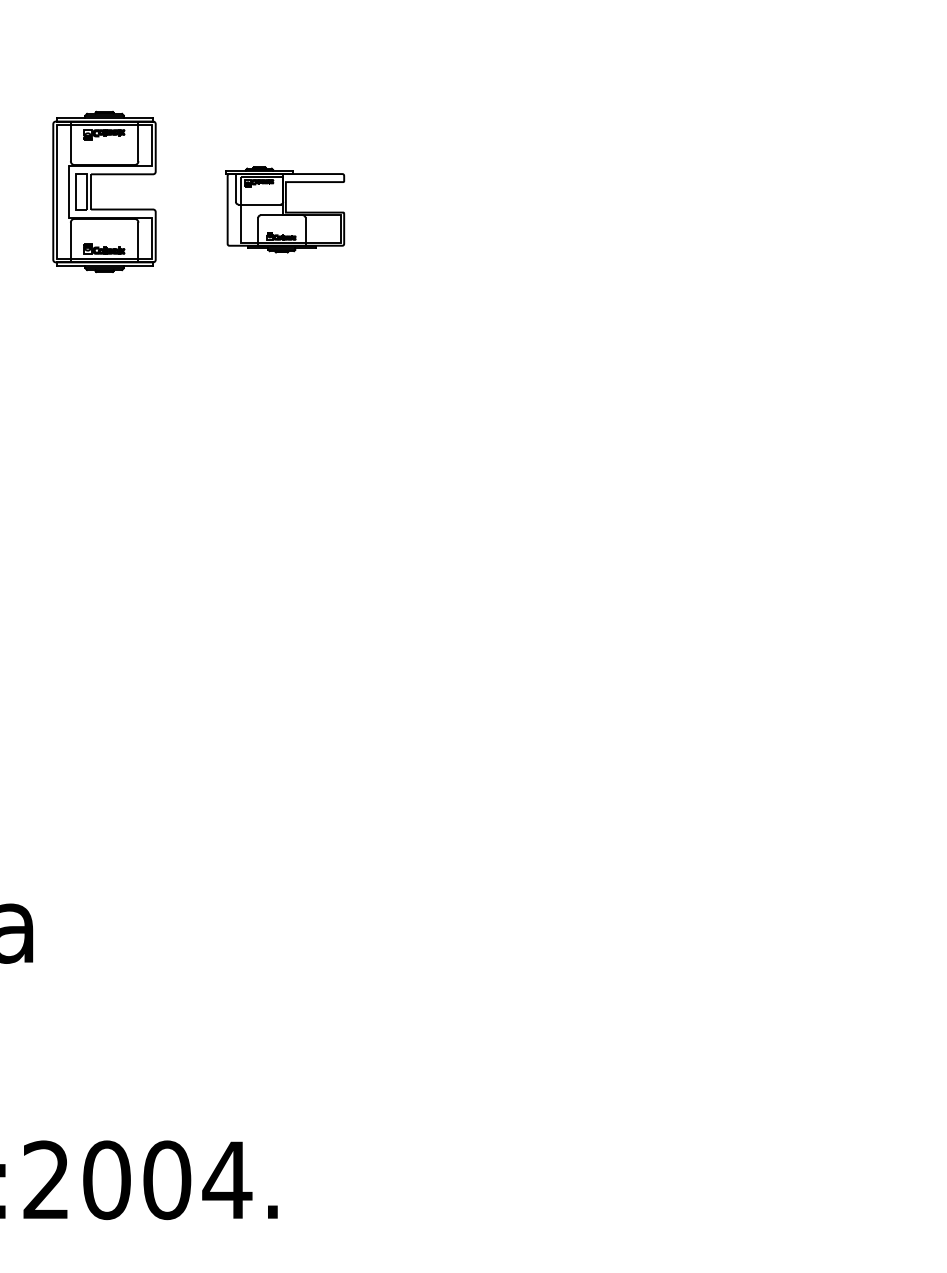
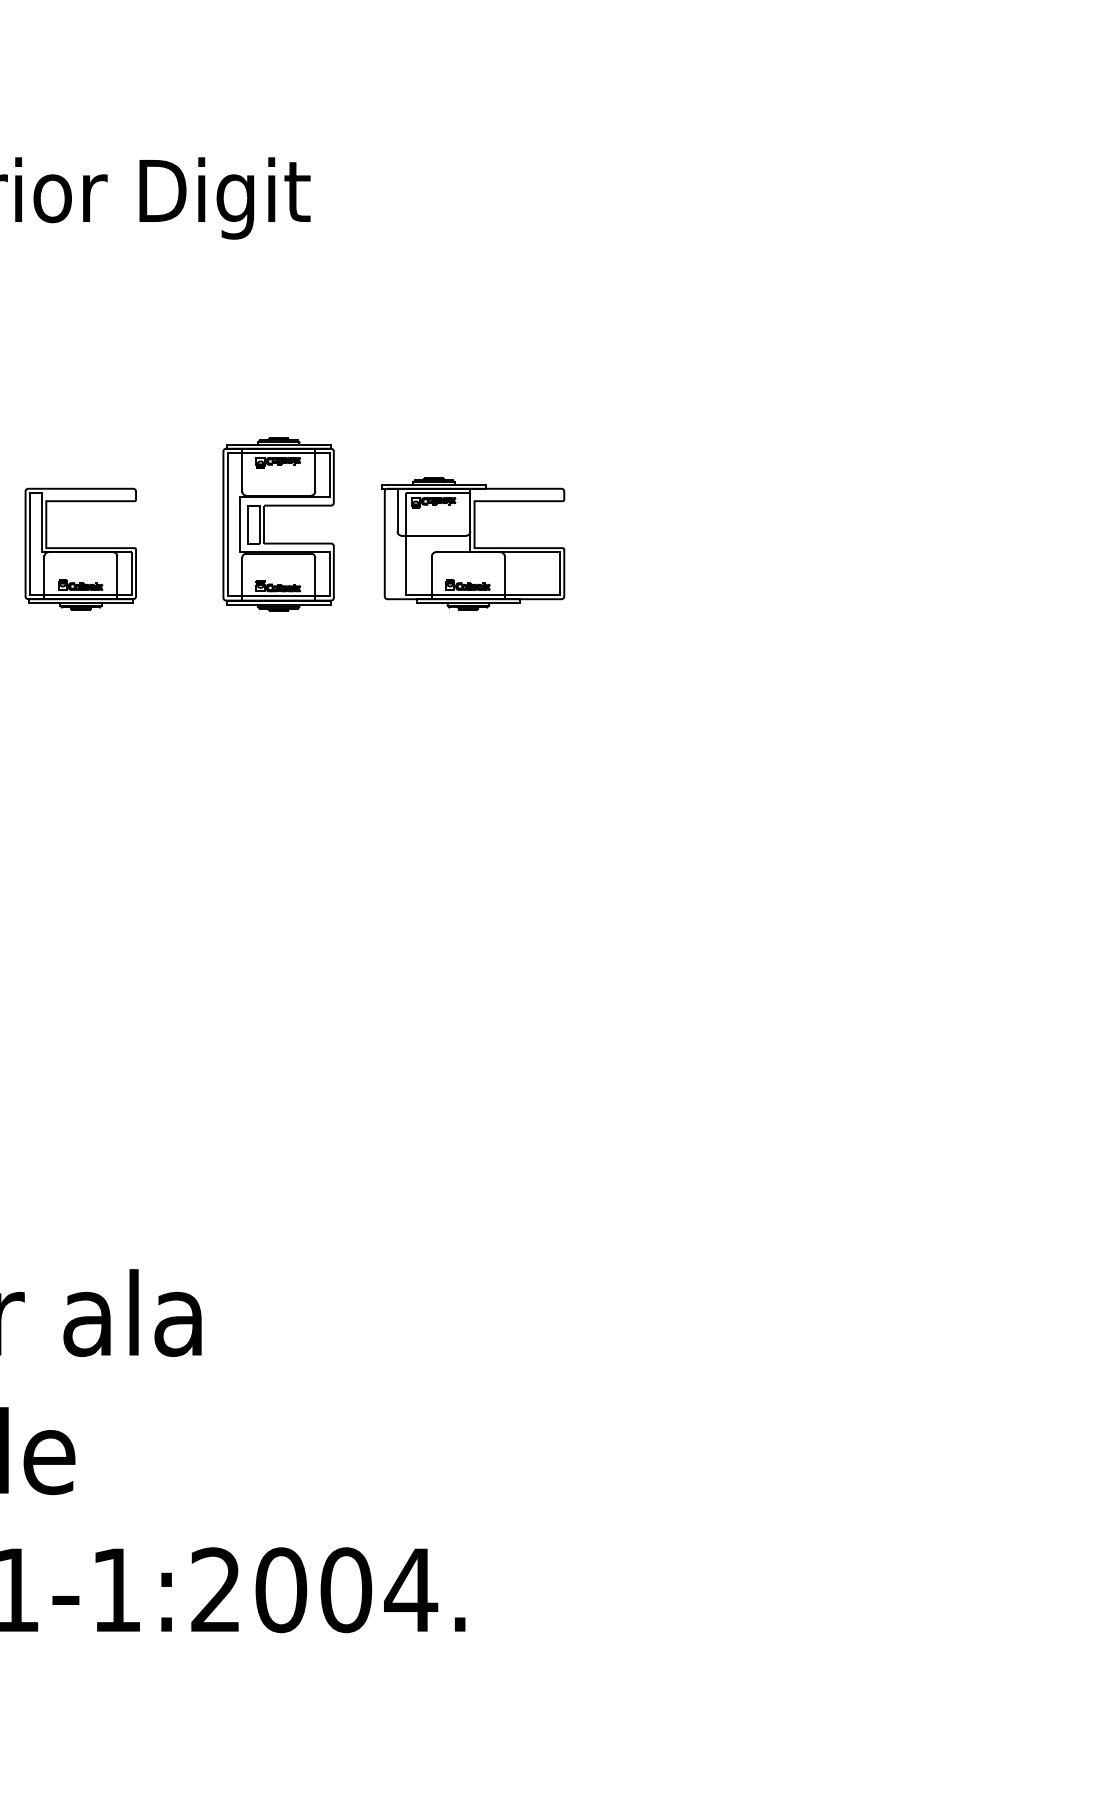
part: (285, 209) -> (473, 543), size x1.43

